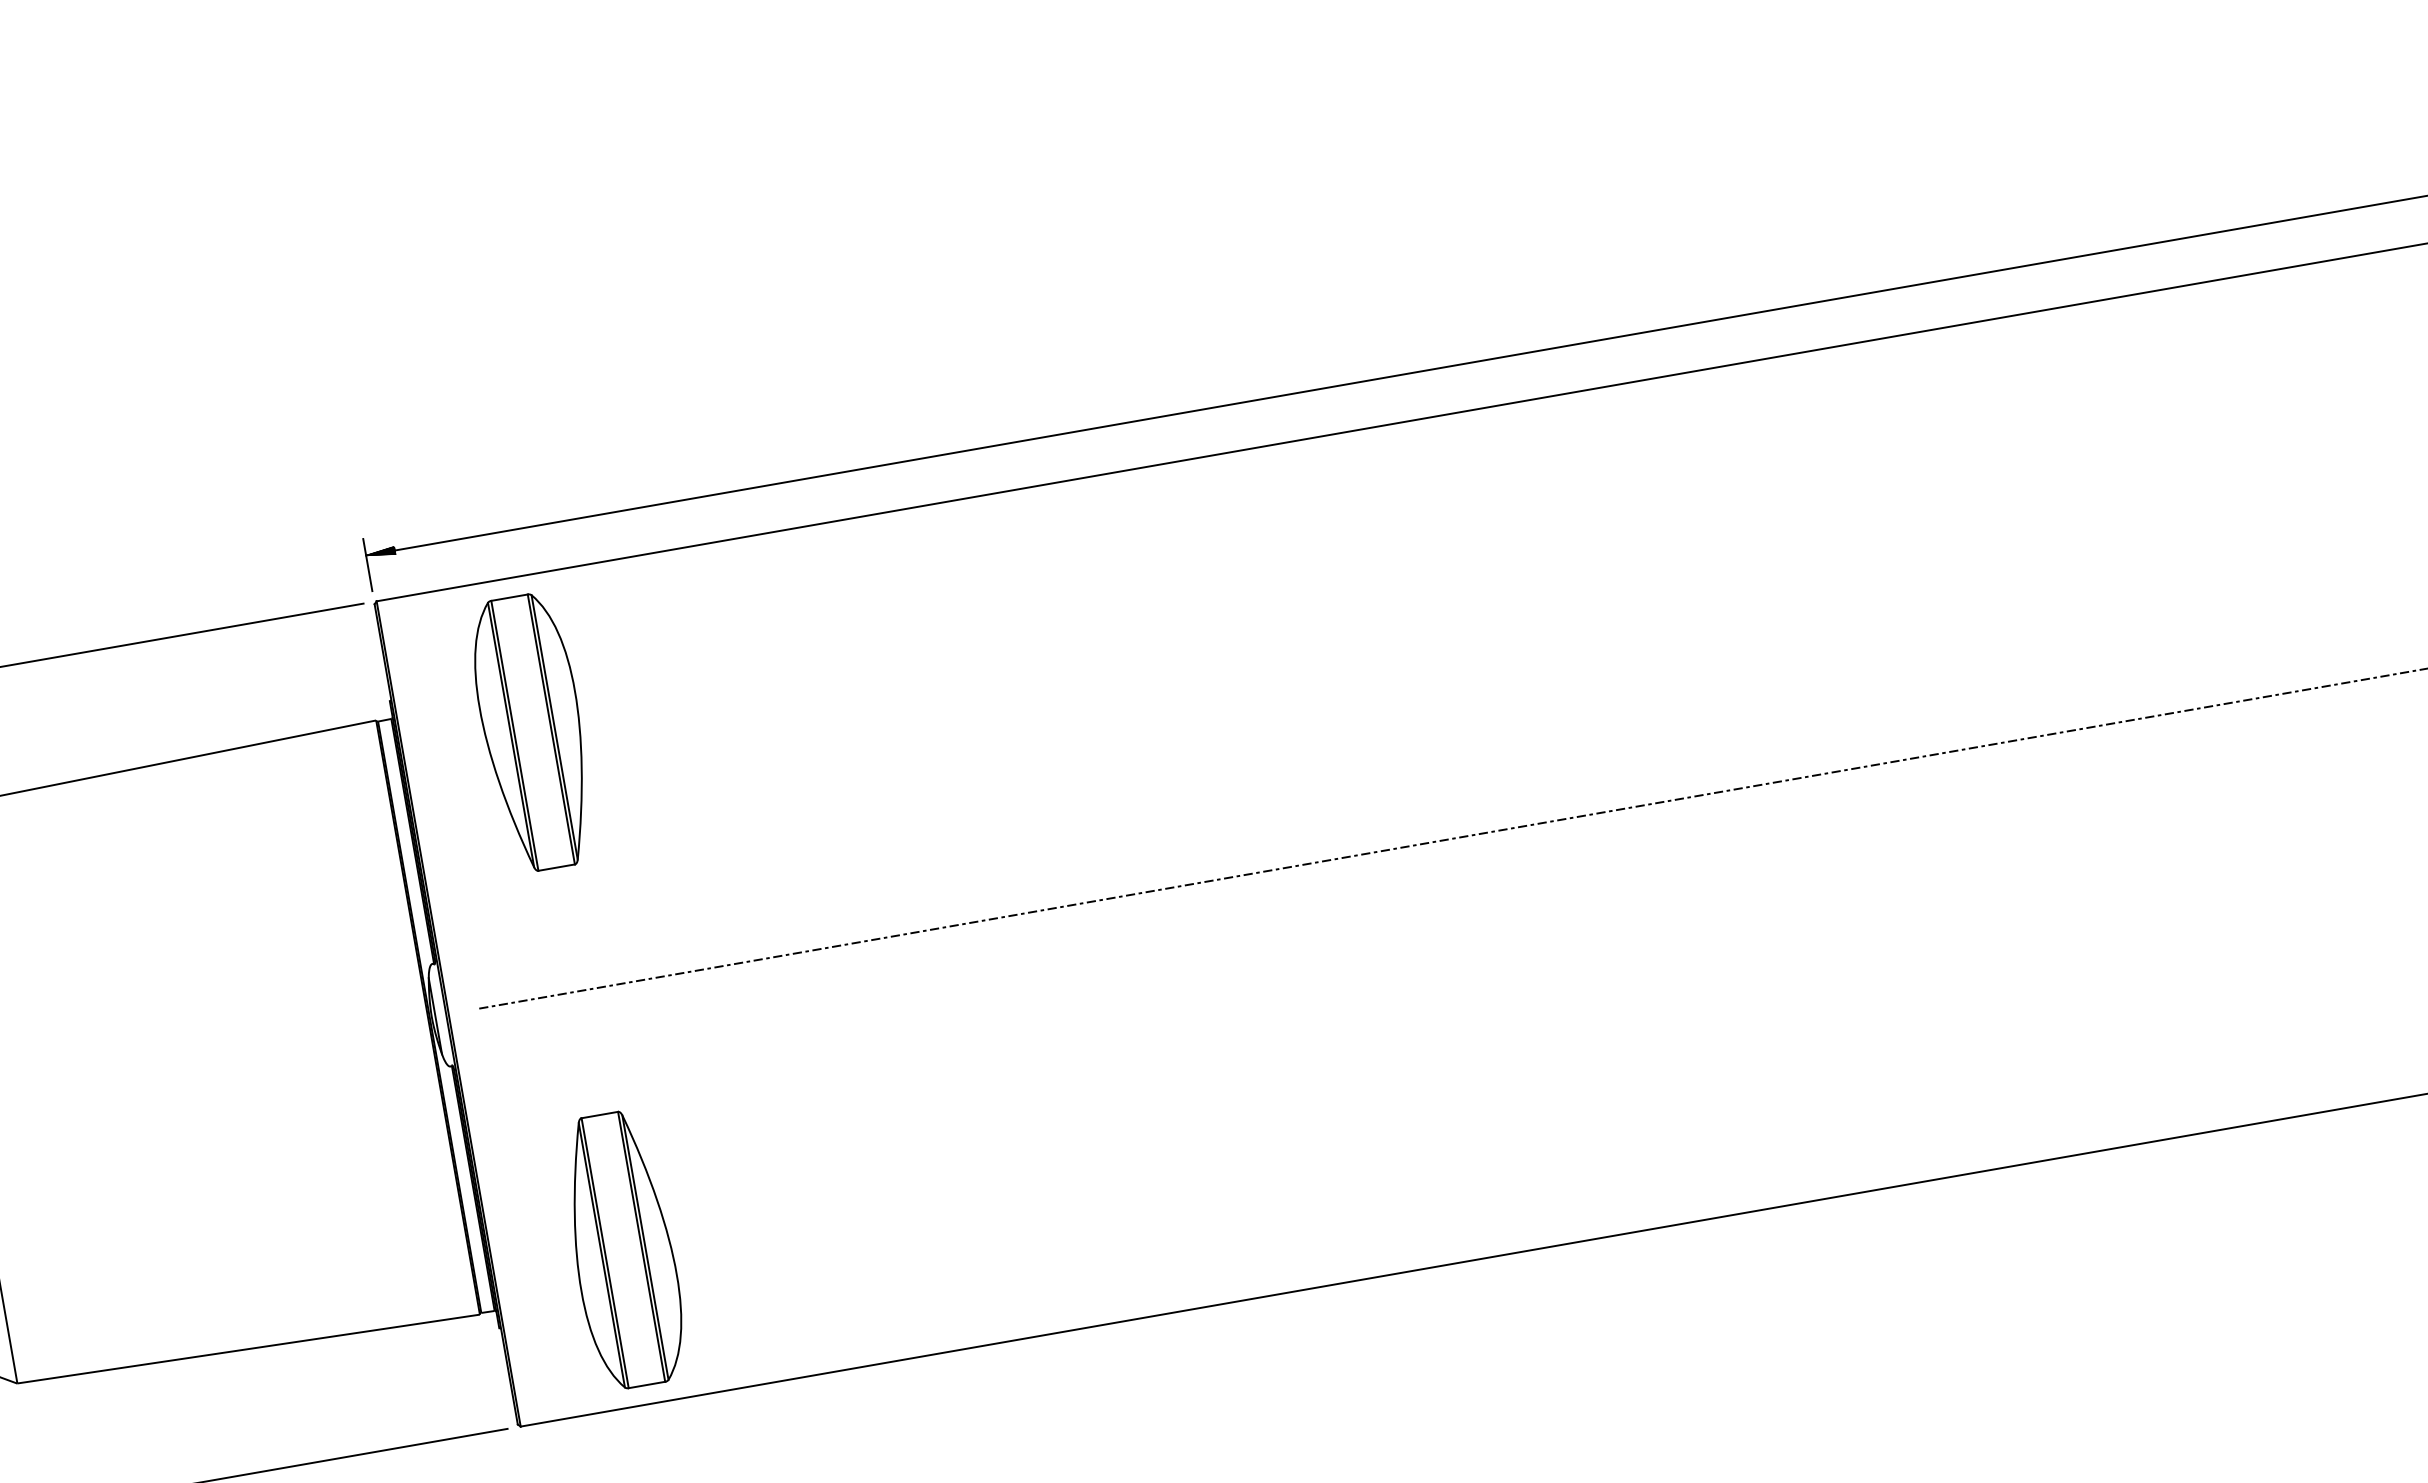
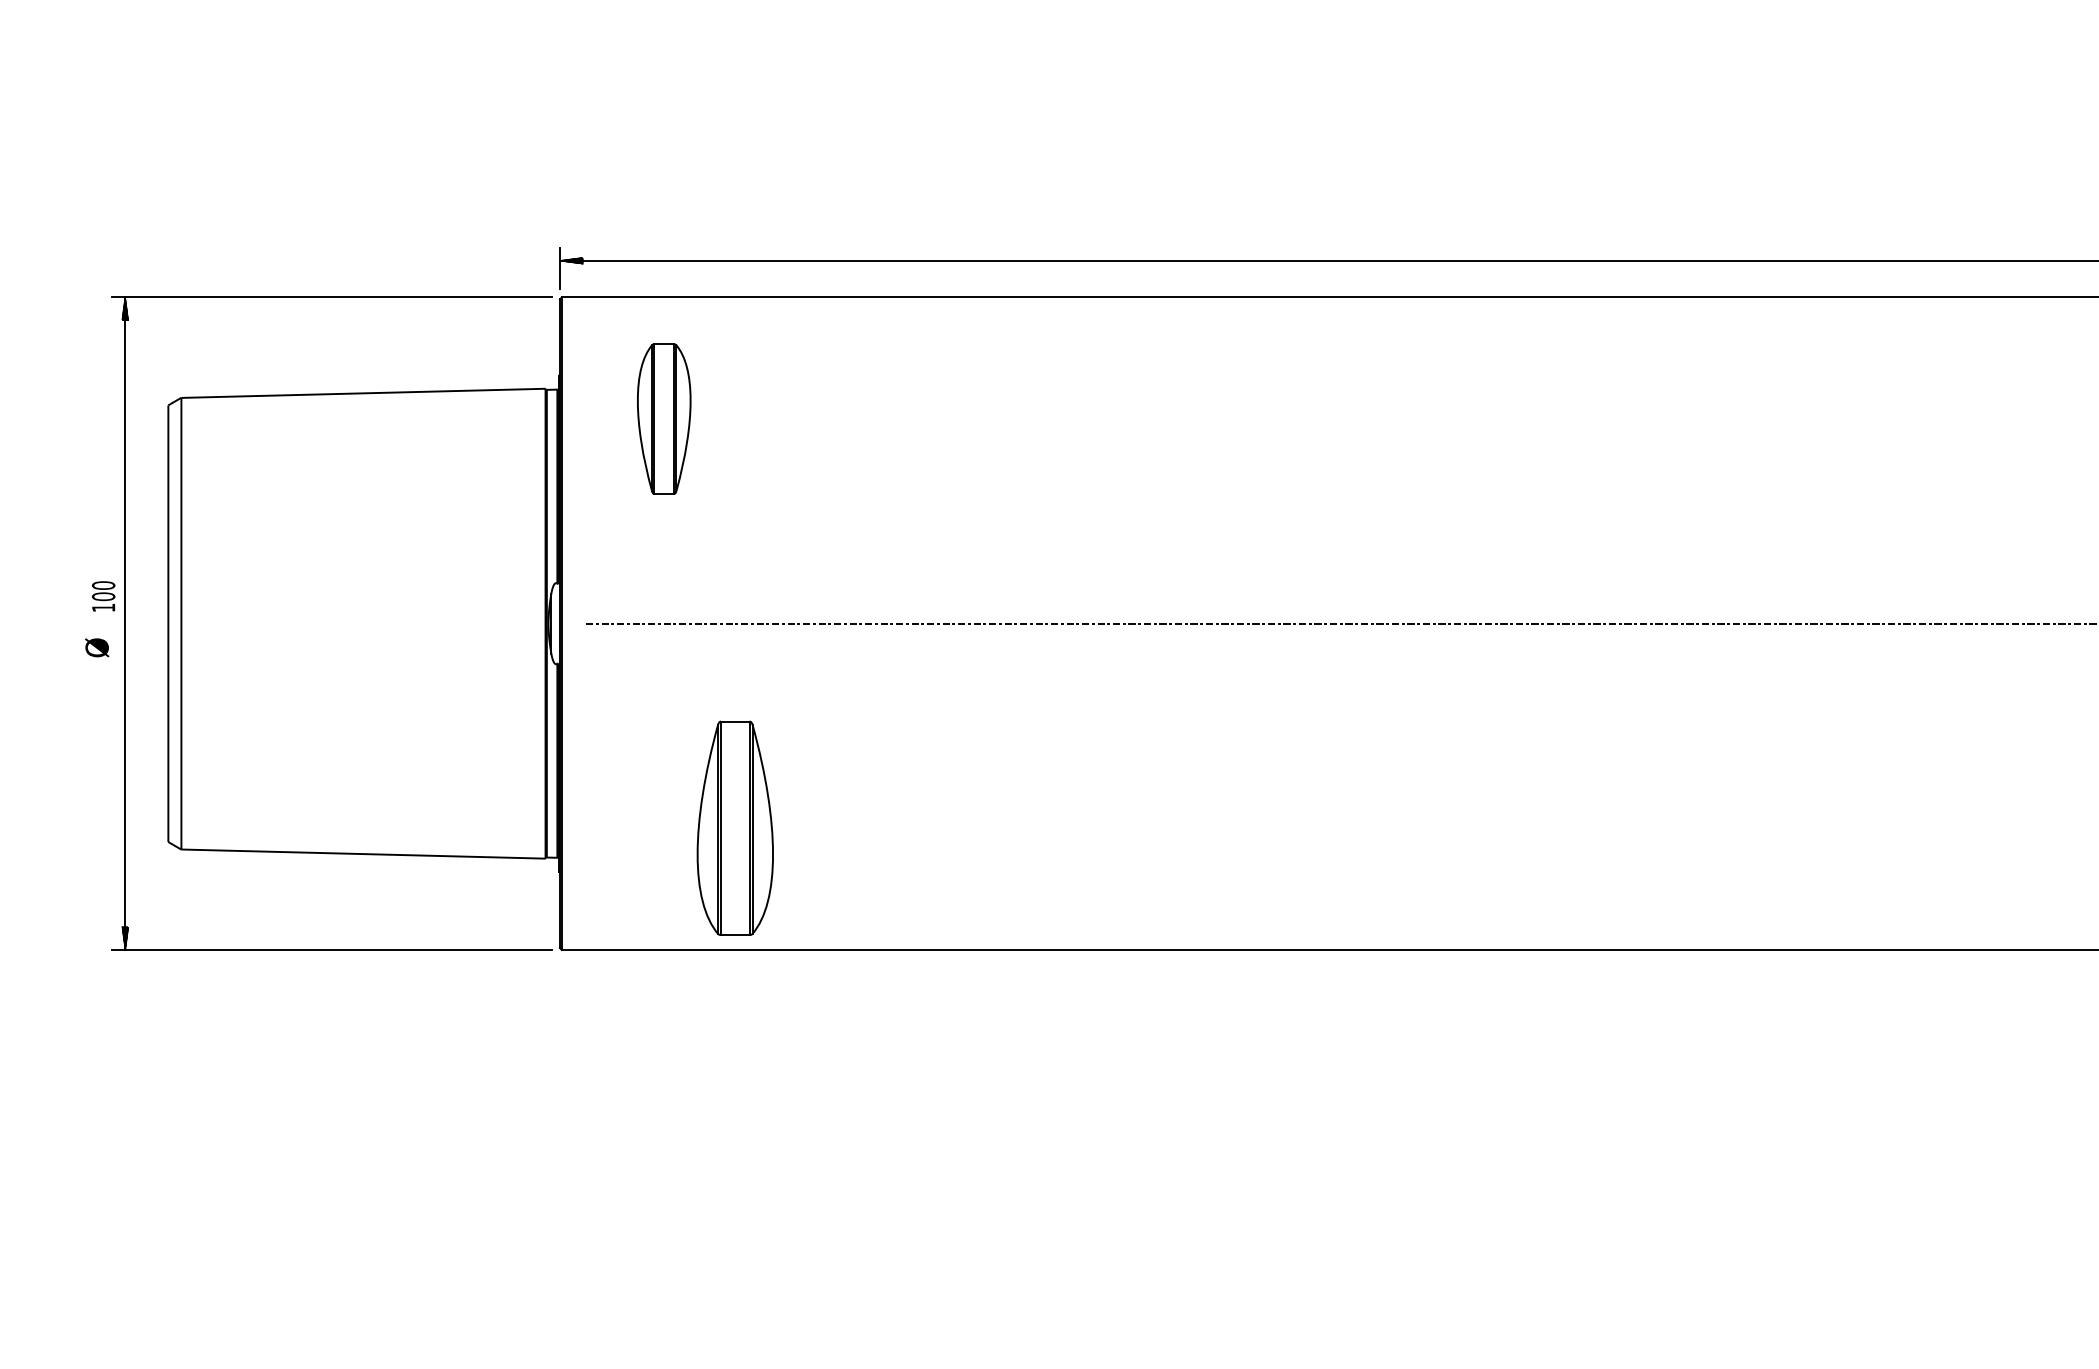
part: (531, 732) -> (663, 418), size x0.7
part: (622, 1249) -> (734, 827), moved

